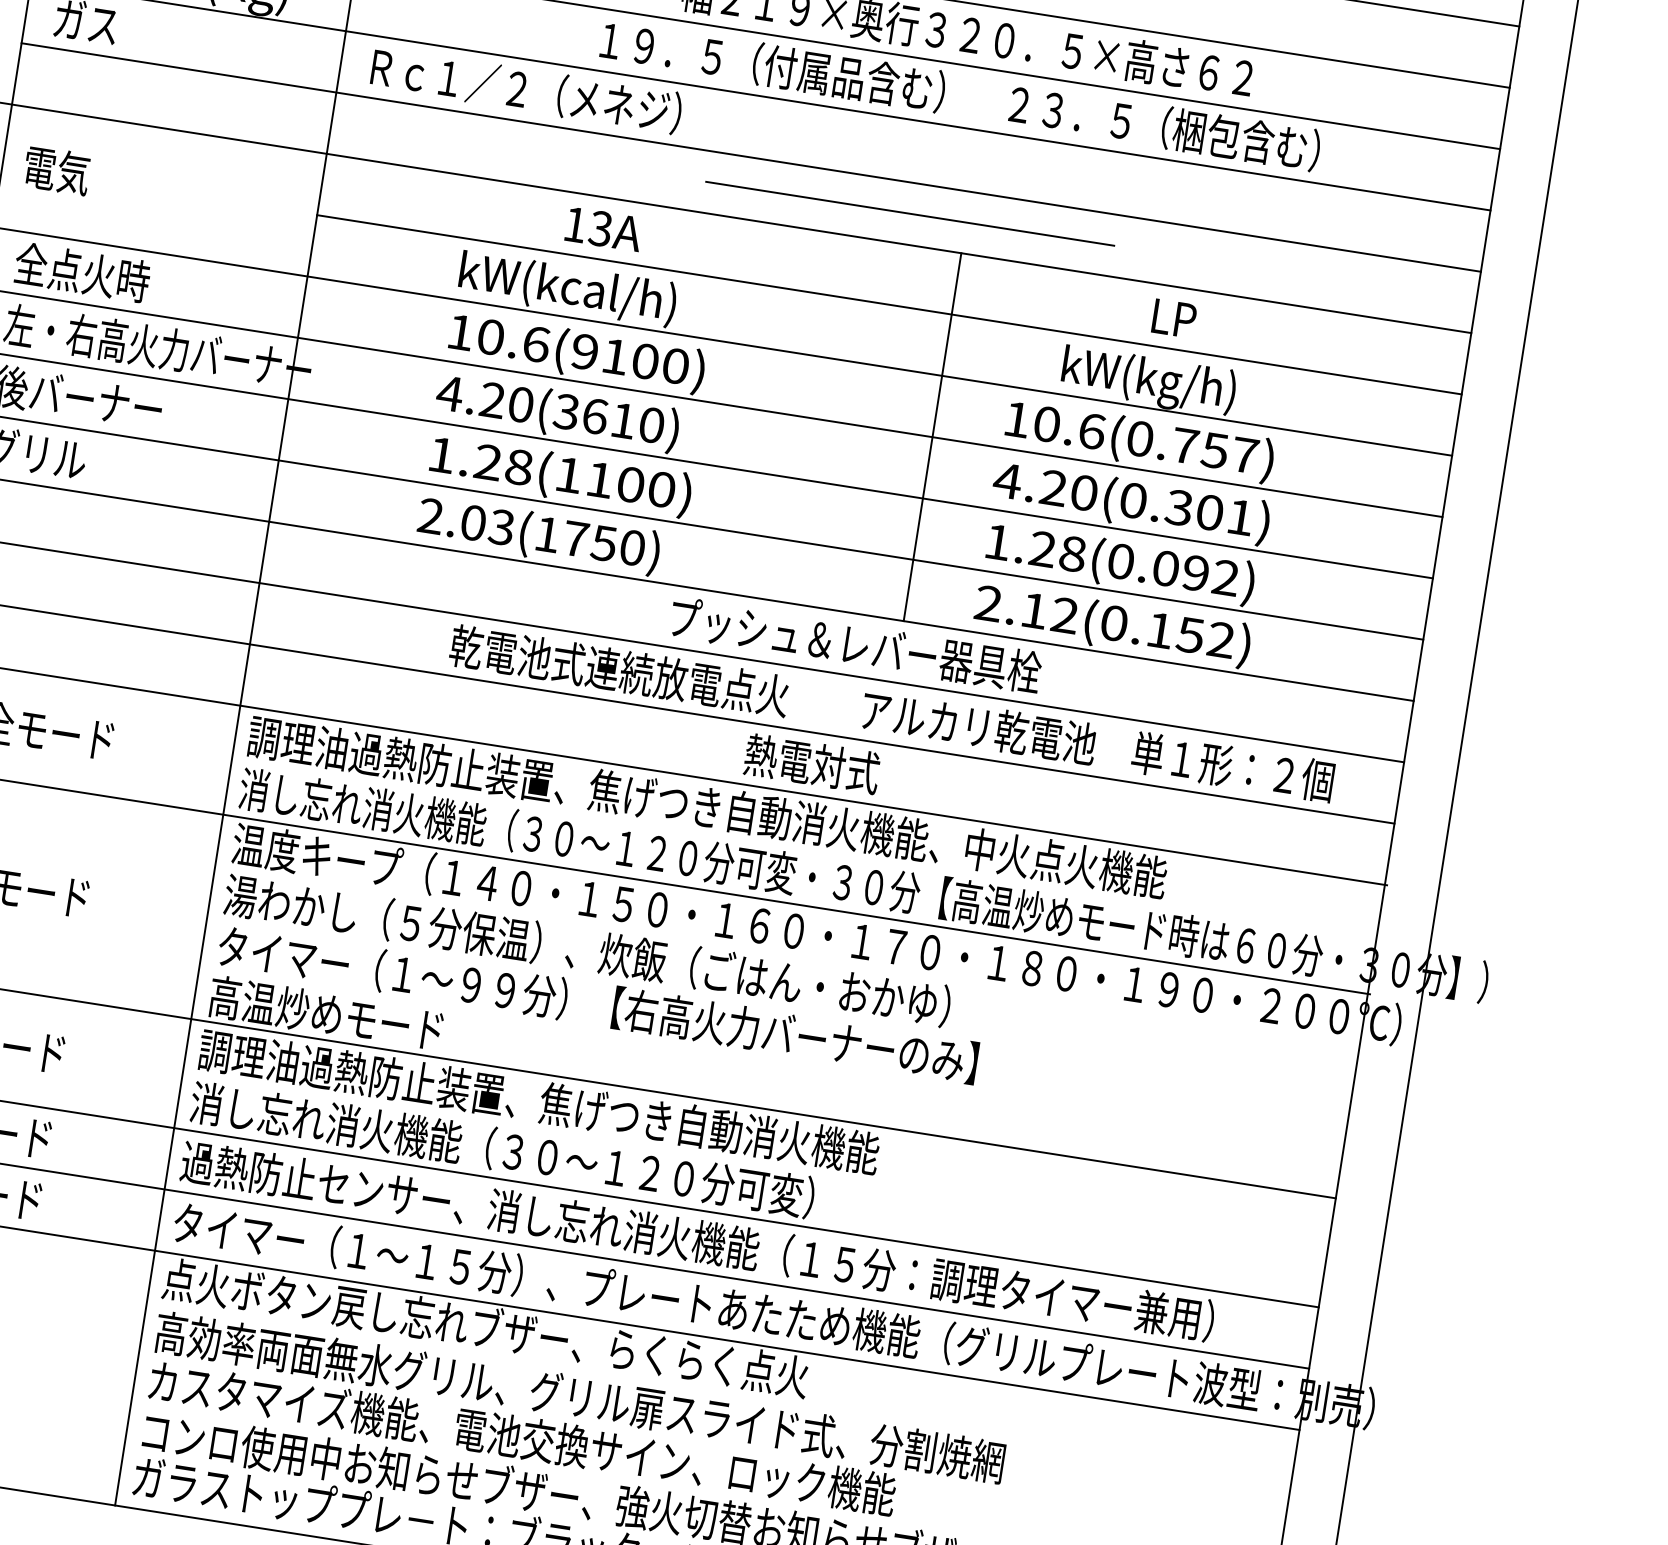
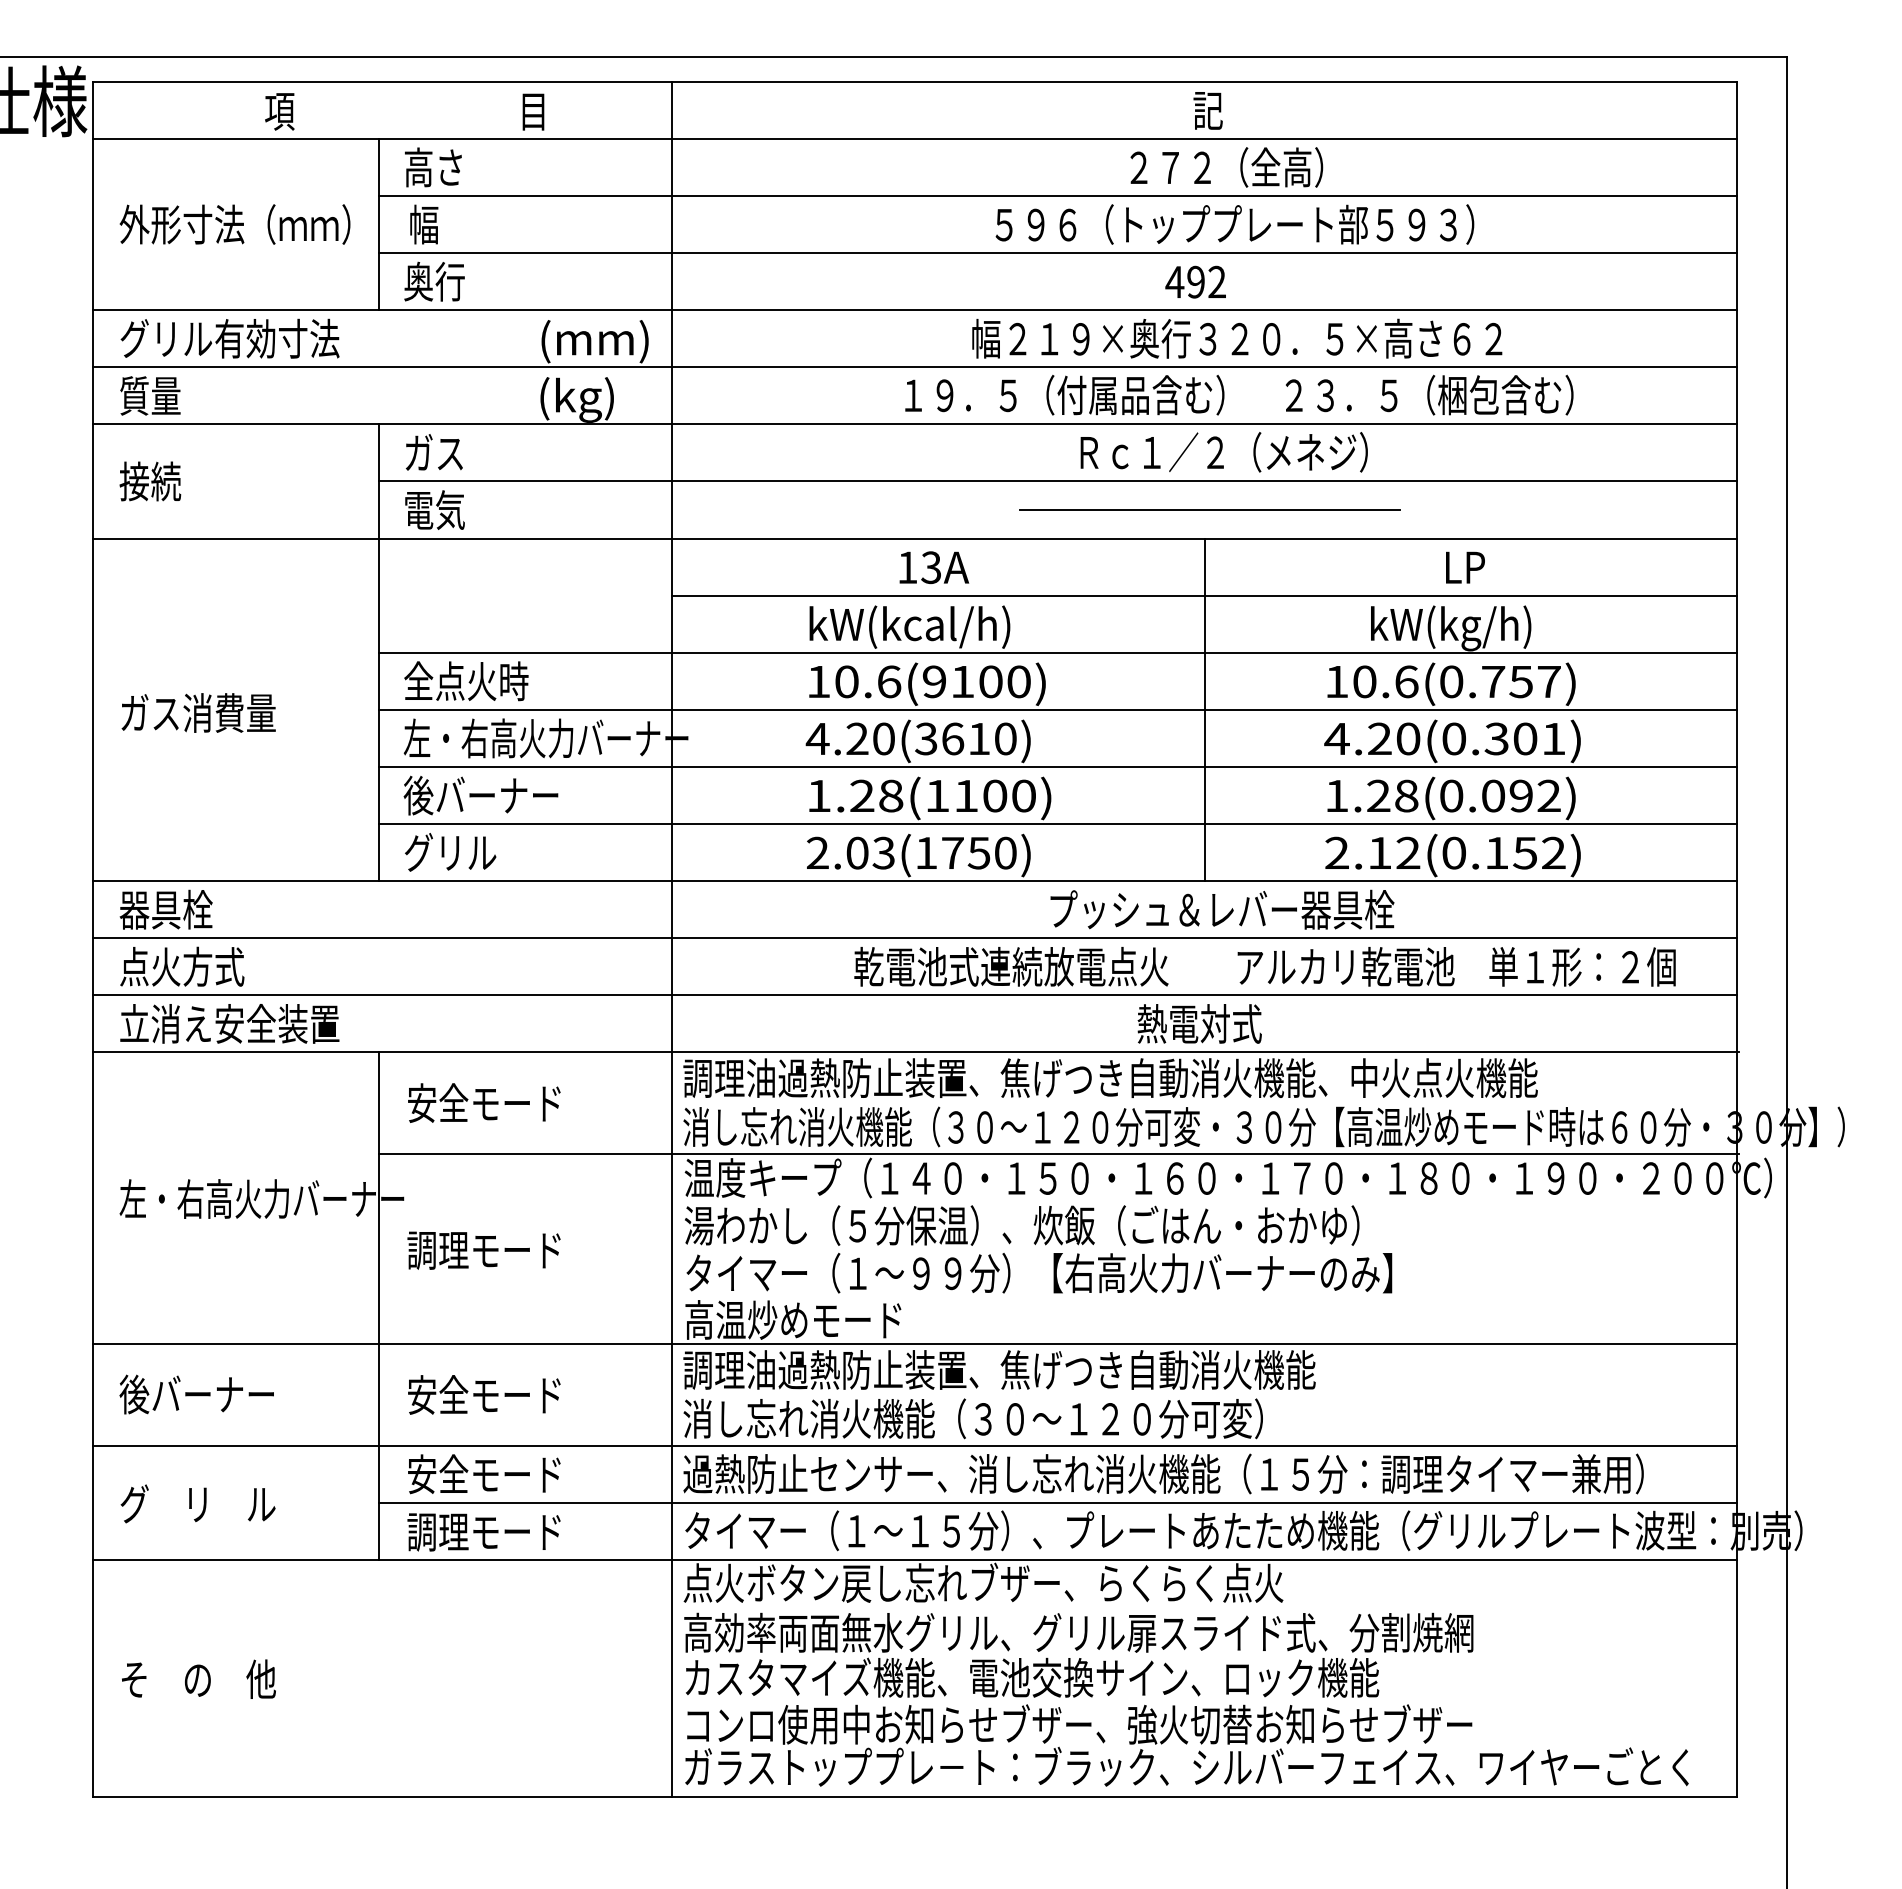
text: (525, 90) -> (1223, 452), moved
text: (56, 169) -> (434, 509), moved
line: (932, 436) -> (1204, 709), moved

